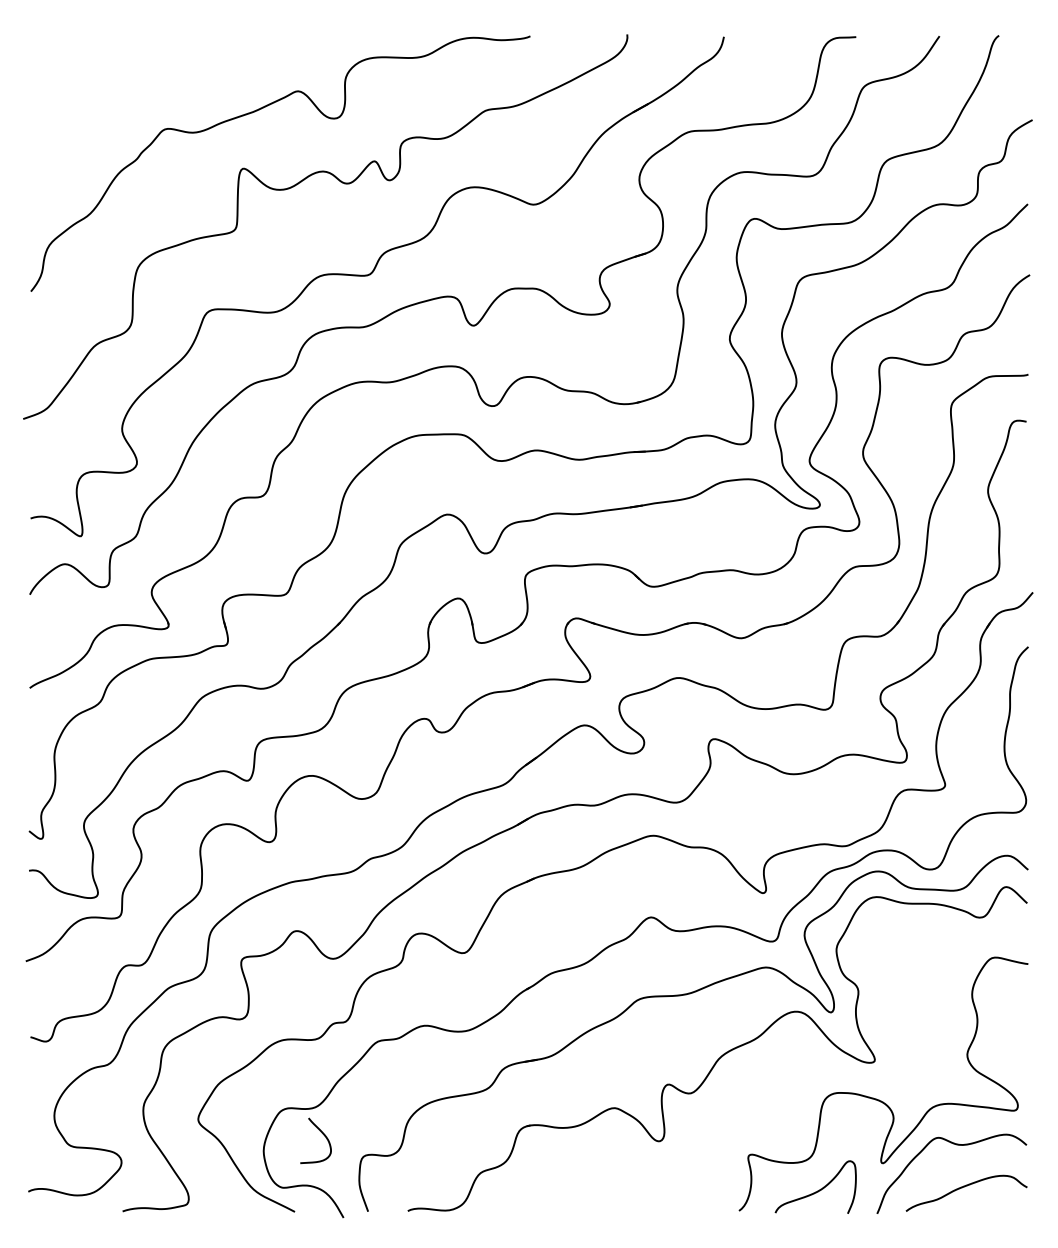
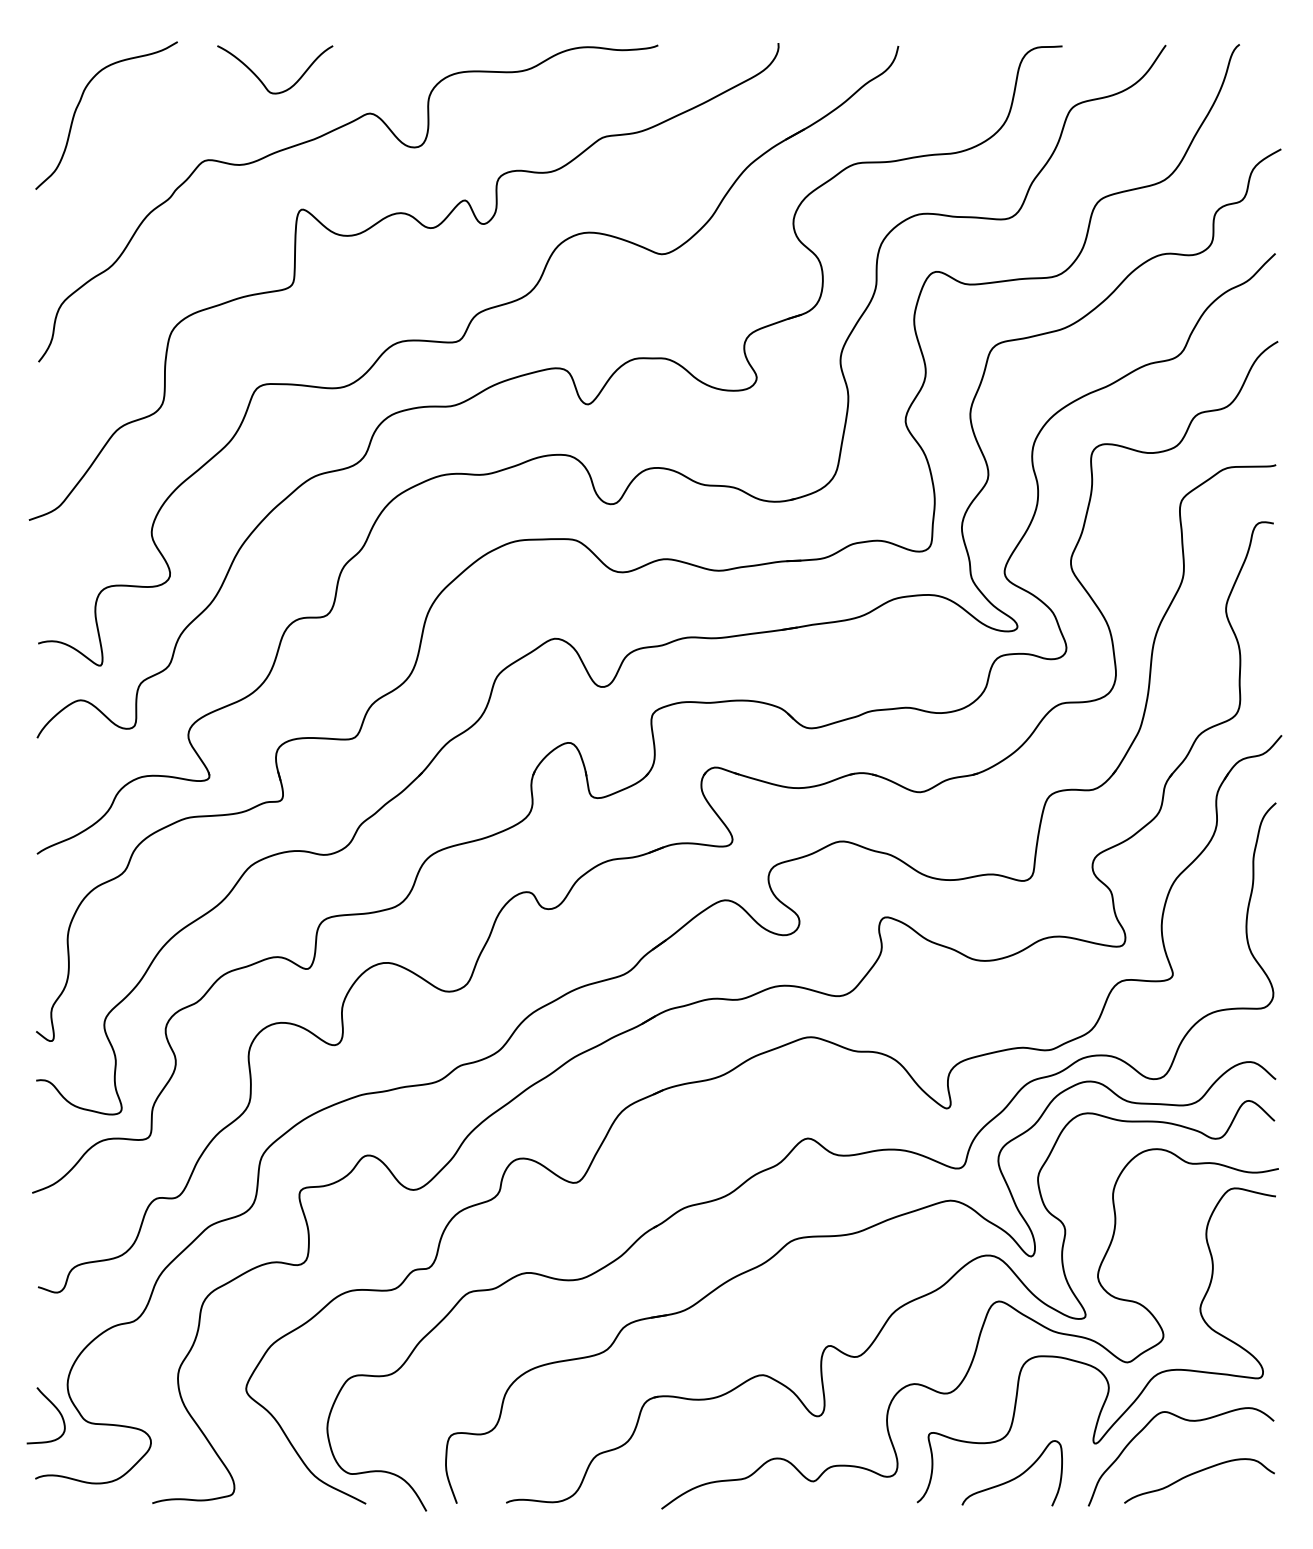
curve: (211, 65) -> (262, 81), added
curve: (64, 82) -> (80, 102), added
curve: (789, 1073) -> (979, 1332), added
curve: (321, 1133) -> (53, 1406), moved

